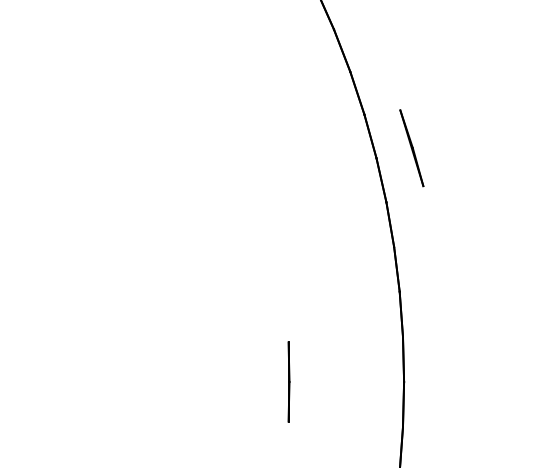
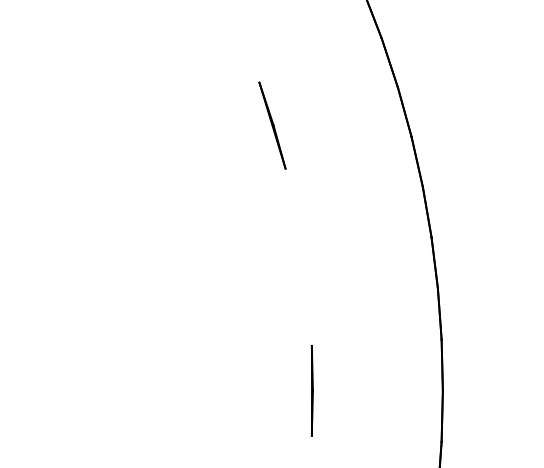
line: (411, 148) -> (272, 125), moved

